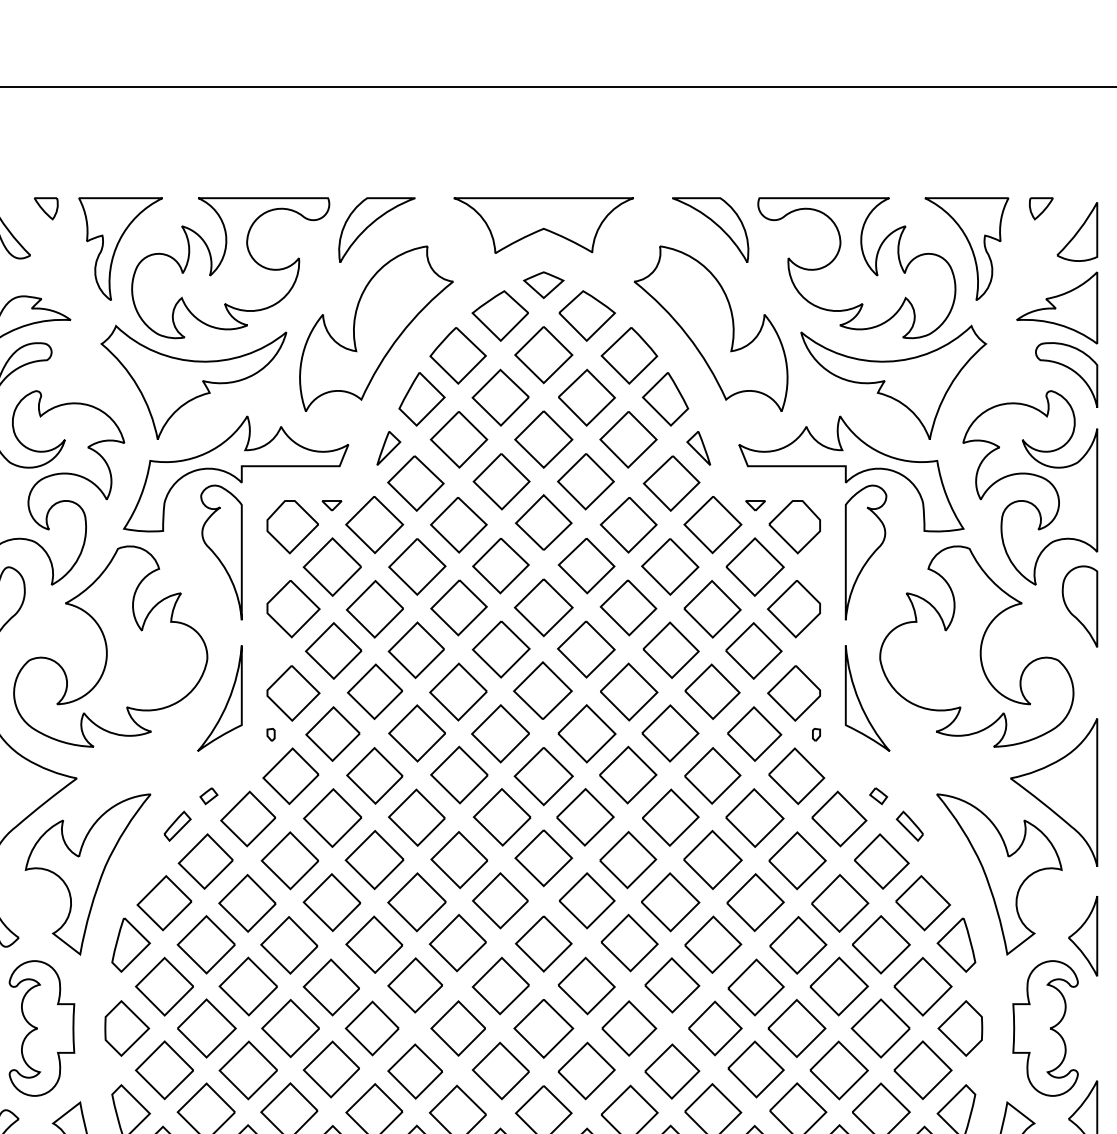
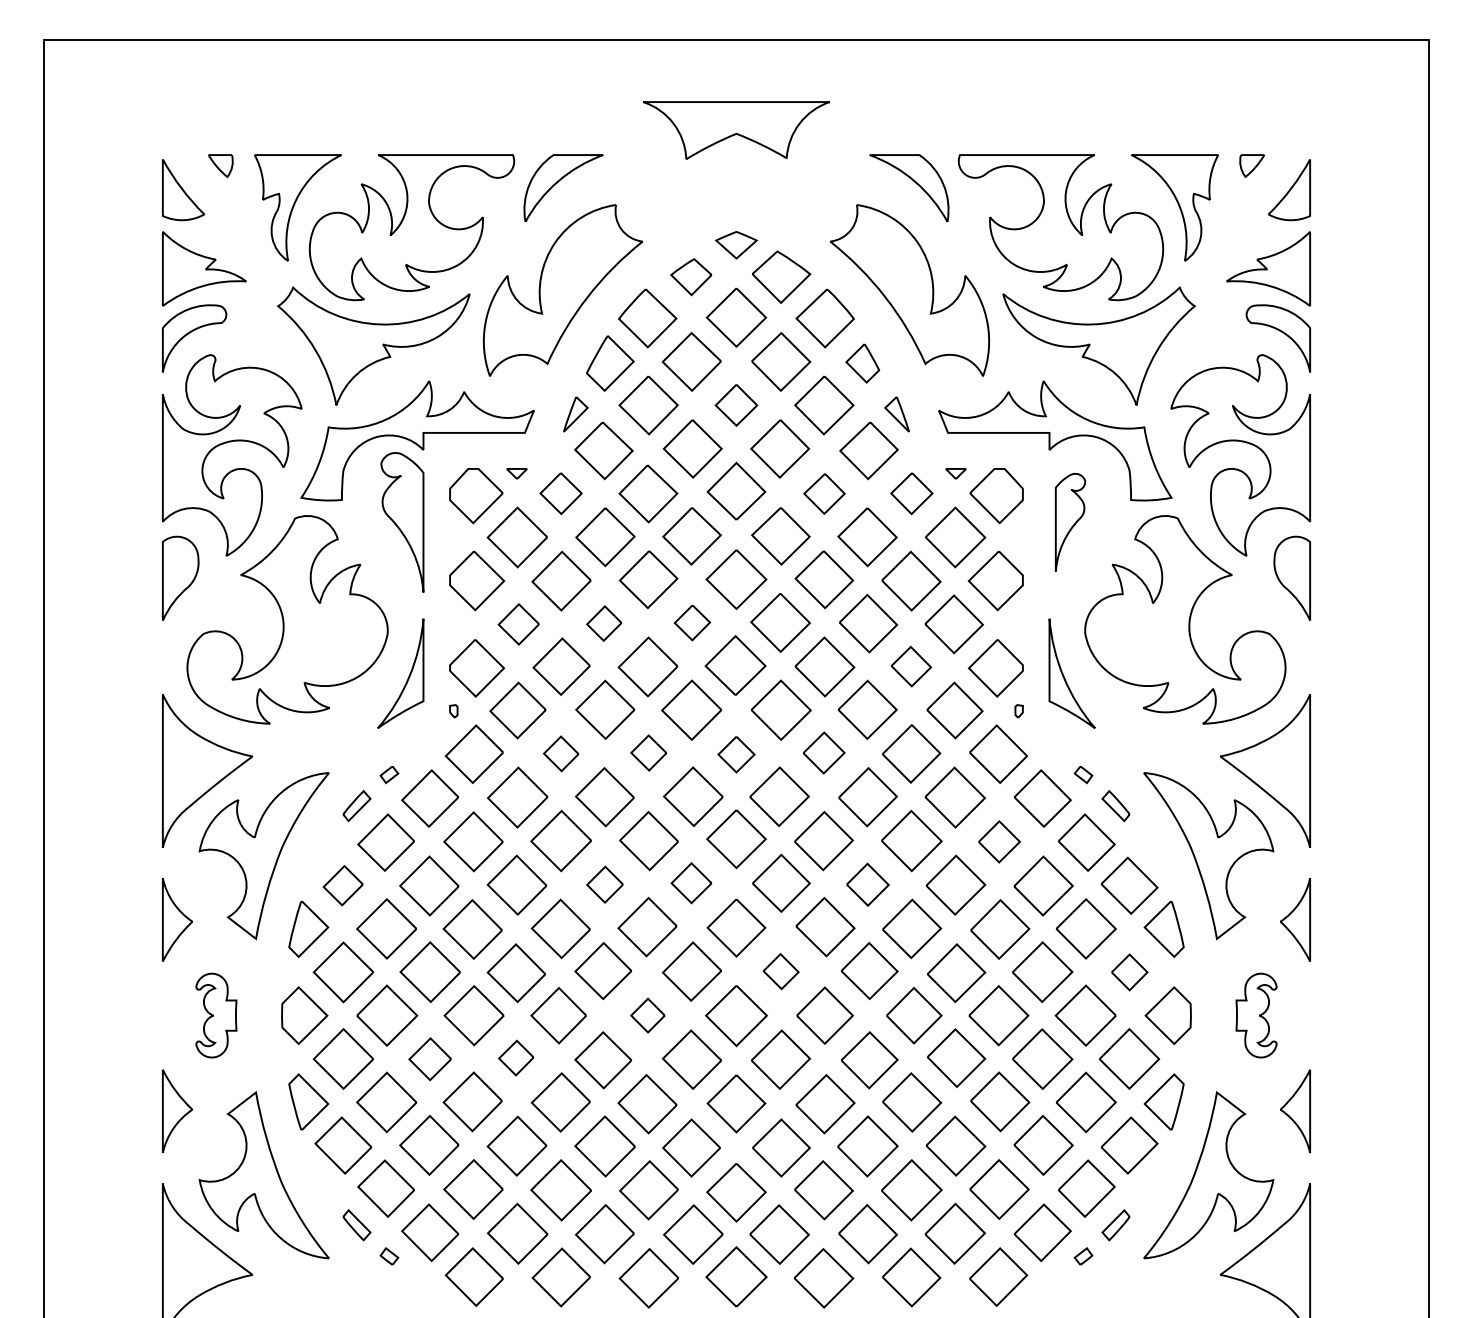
part: (543, 225) -> (736, 130), moved
part: (499, 315) -> (690, 276), size x0.7
part: (665, 399) -> (862, 363), size x0.7
part: (543, 439) -> (736, 405), size x0.7
part: (374, 524) -> (560, 493), size x0.7
part: (628, 524) -> (824, 493), size x0.7
part: (712, 524) -> (911, 493), size x0.7
part: (866, 552) -> (1070, 522), size x0.7
part: (501, 649) -> (692, 622), size x0.6
part: (415, 650) -> (603, 623), size x0.6
part: (333, 651) -> (518, 624), size x0.7
part: (712, 691) -> (911, 666), size x0.7
part: (458, 774) -> (648, 752), size x0.6
part: (628, 774) -> (824, 752), size x0.7
part: (374, 775) -> (560, 753), size x0.6
part: (543, 776) -> (736, 754), size x0.6
part: (797, 860) -> (999, 841), size x0.7
part: (500, 900) -> (691, 882), size x0.7
part: (416, 901) -> (604, 884), size x0.6
part: (670, 901) -> (867, 884), size x0.7
part: (163, 902) -> (342, 885), size x0.7
part: (587, 985) -> (781, 971), size x0.6
part: (922, 986) -> (1129, 972), size x0.6
part: (42, 1028) -> (216, 1015), size x0.6
part: (457, 1028) -> (647, 1015), size x0.6
part: (1045, 1028) -> (1256, 1015), size x0.6
part: (330, 1068) -> (515, 1057), size x0.6
part: (247, 1070) -> (429, 1059), size x0.7

